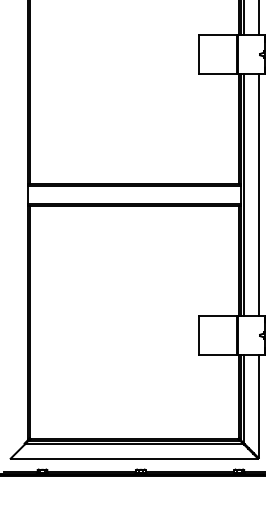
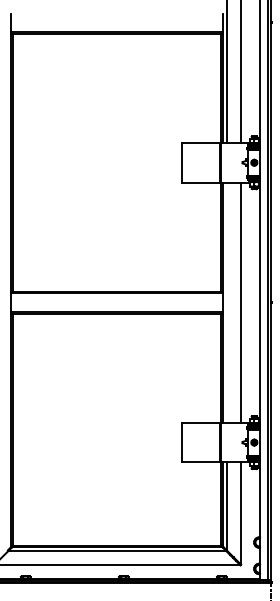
line: (243, 194) -> (226, 302), removed

